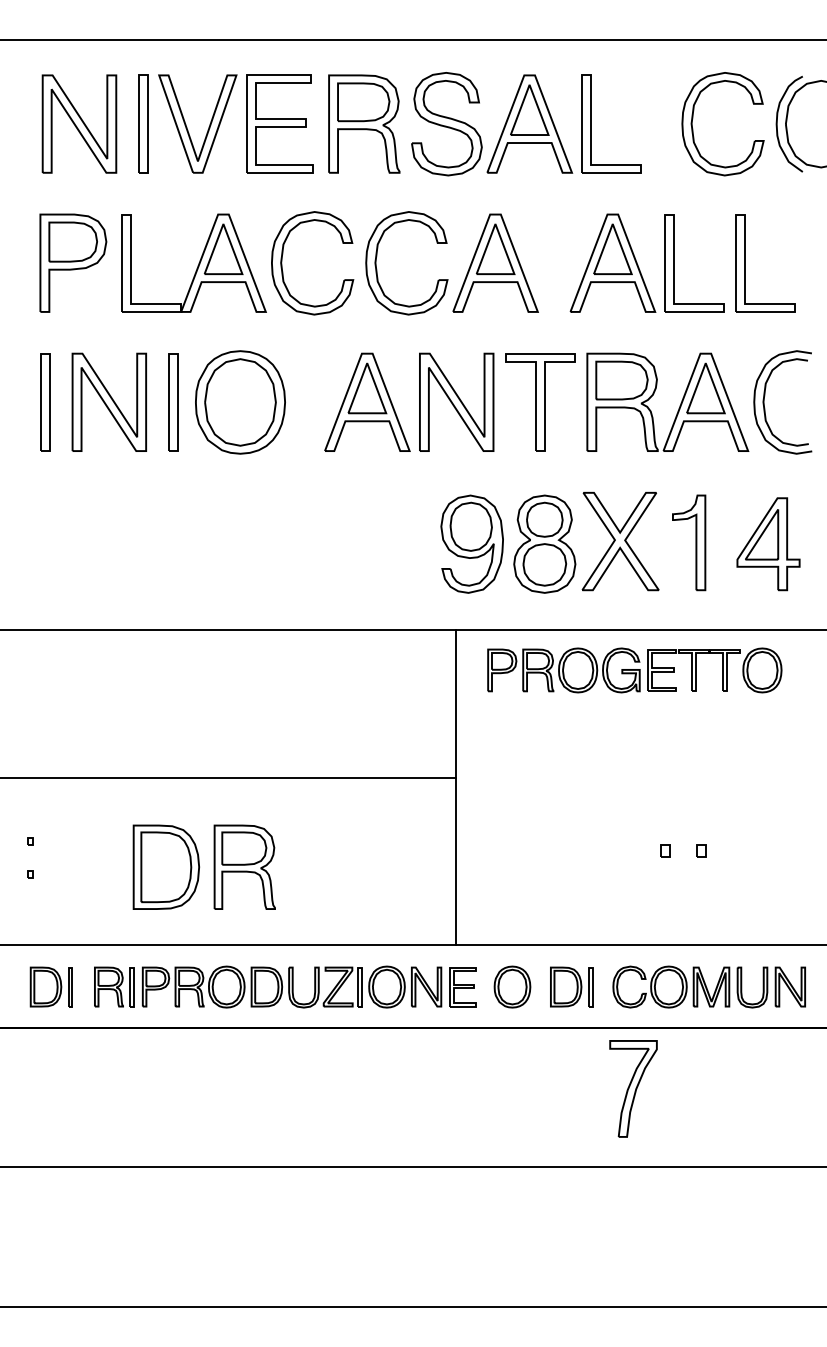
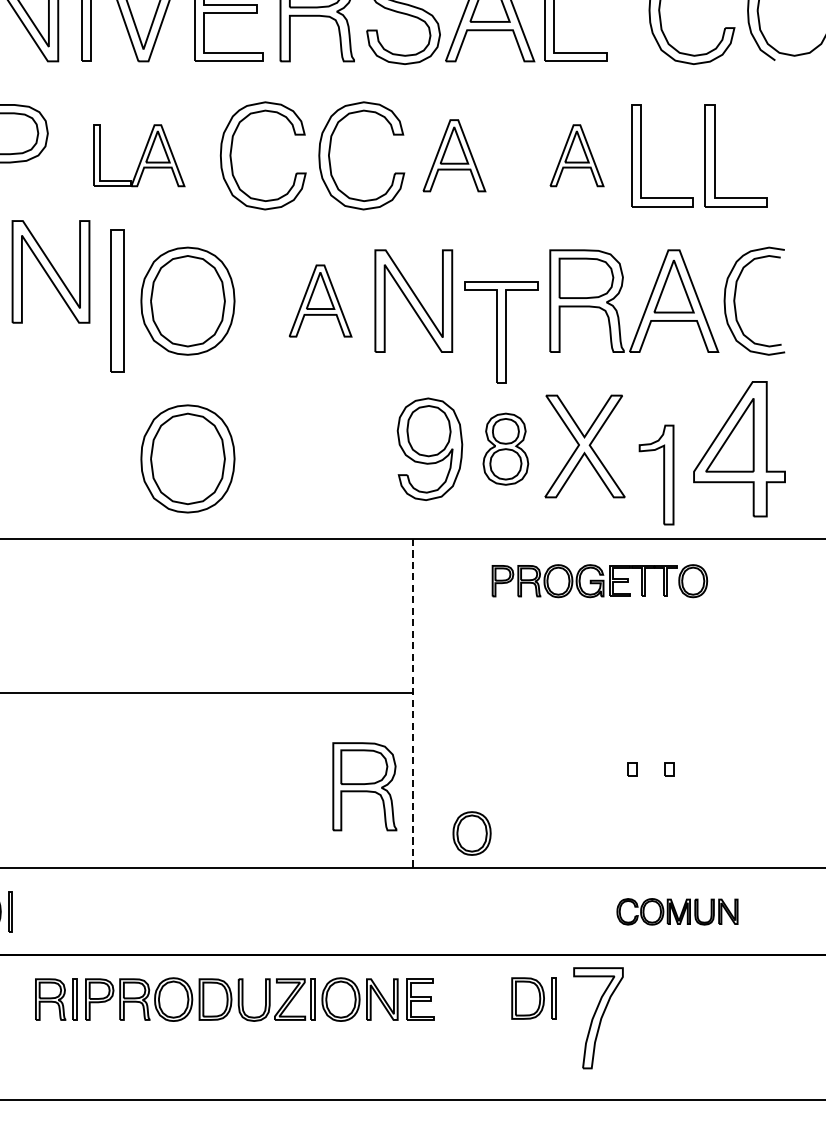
part: (193, 262) -> (138, 155), size x0.6
part: (495, 262) -> (454, 155), size x0.7
part: (612, 262) -> (576, 155), size x0.6
part: (108, 401) -> (50, 270), moved
part: (367, 401) -> (320, 300), size x0.7
part: (173, 402) -> (118, 301), size x1.4
part: (540, 402) -> (501, 332), moved
part: (689, 542) -> (656, 474), moved
part: (544, 543) -> (505, 448), size x0.7
part: (768, 544) -> (739, 449), size x1.4
part: (240, 553) -> (187, 459), added
part: (634, 670) -> (599, 581), size x0.7
line: (455, 787) -> (412, 703), solid -> dashed
part: (166, 866) -> (110, 785), removed
part: (244, 866) -> (364, 785), moved
part: (285, 986) -> (234, 999), moved
part: (512, 986) -> (472, 832), moved
part: (571, 986) -> (533, 997), moved
part: (708, 986) -> (676, 911), size x0.6

